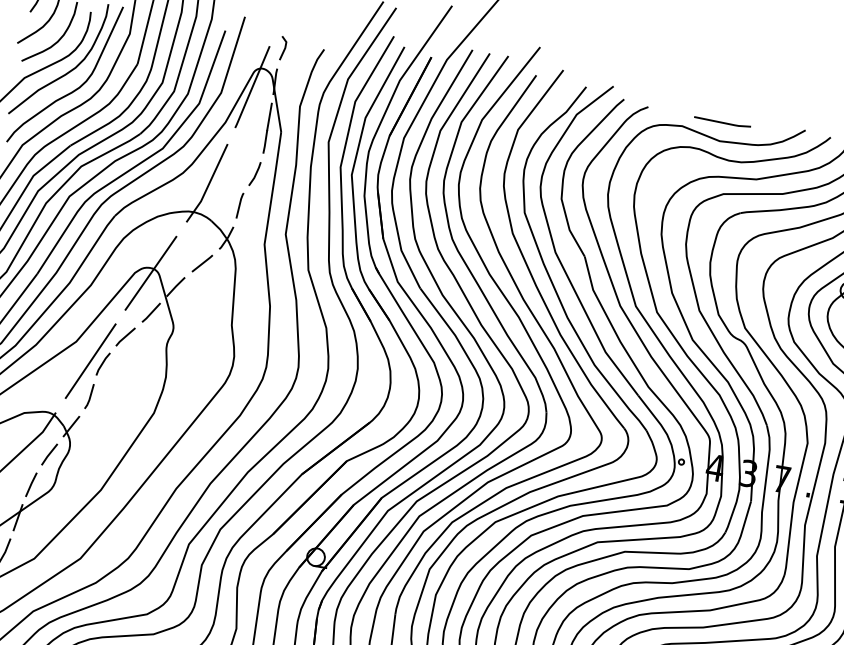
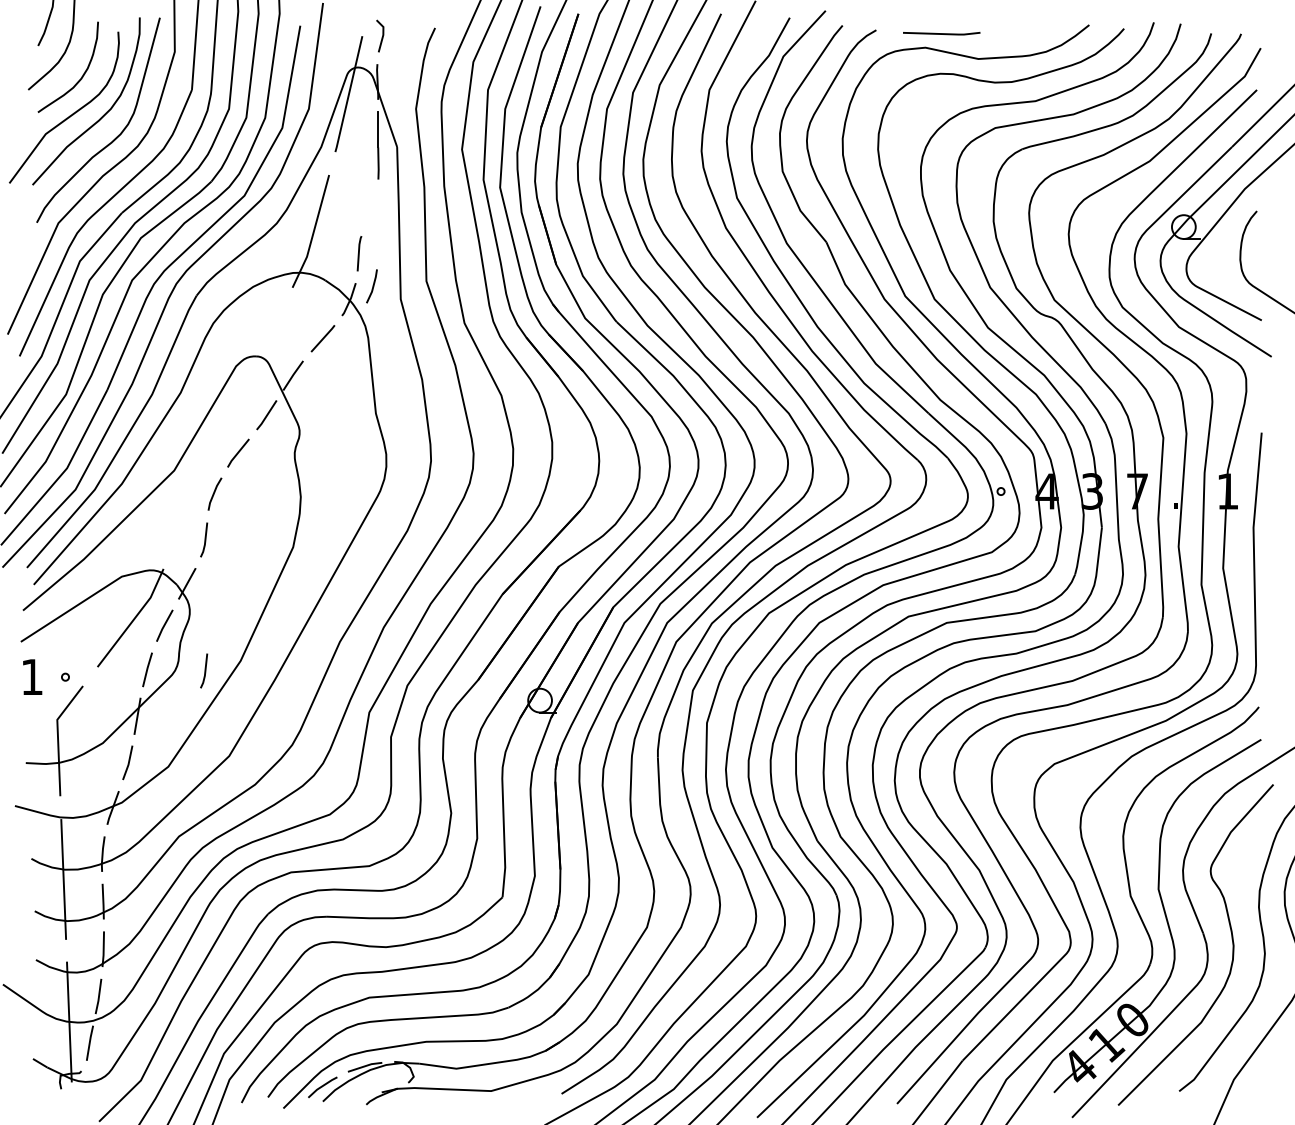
line: (722, 122) -> (941, 33), moved
line: (255, 174) -> (372, 286), moved
line: (151, 273) -> (257, 363), removed
line: (90, 360) -> (197, 492), removed
line: (73, 492) -> (204, 670), added

